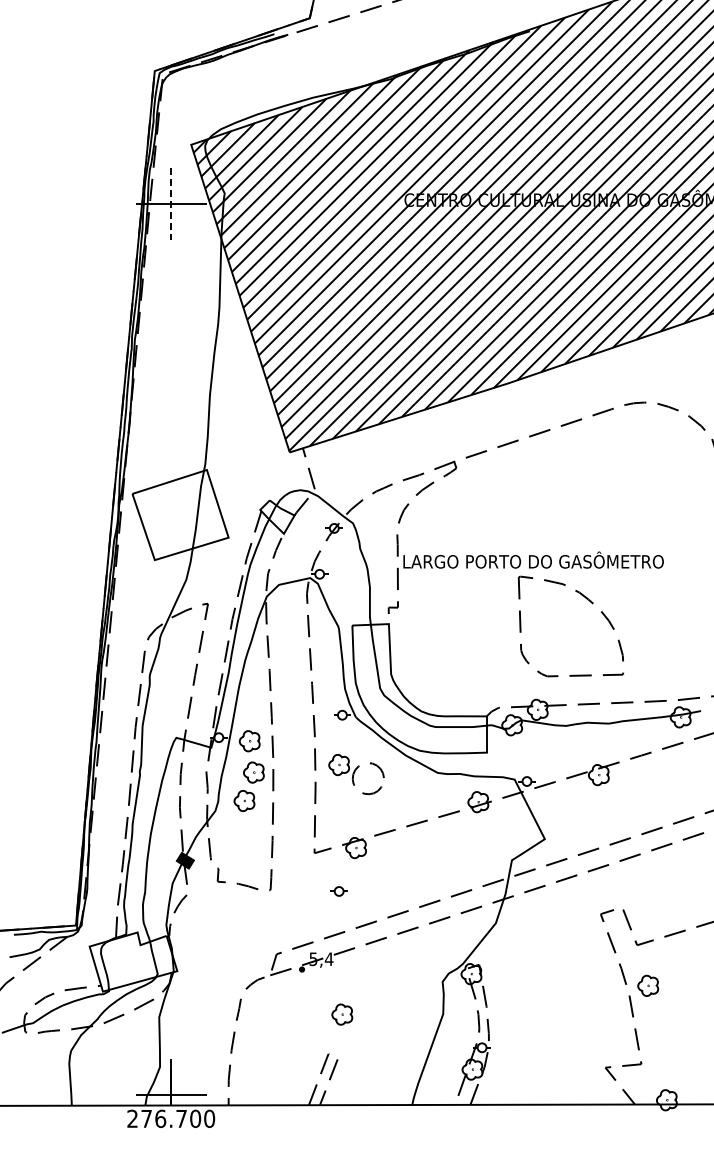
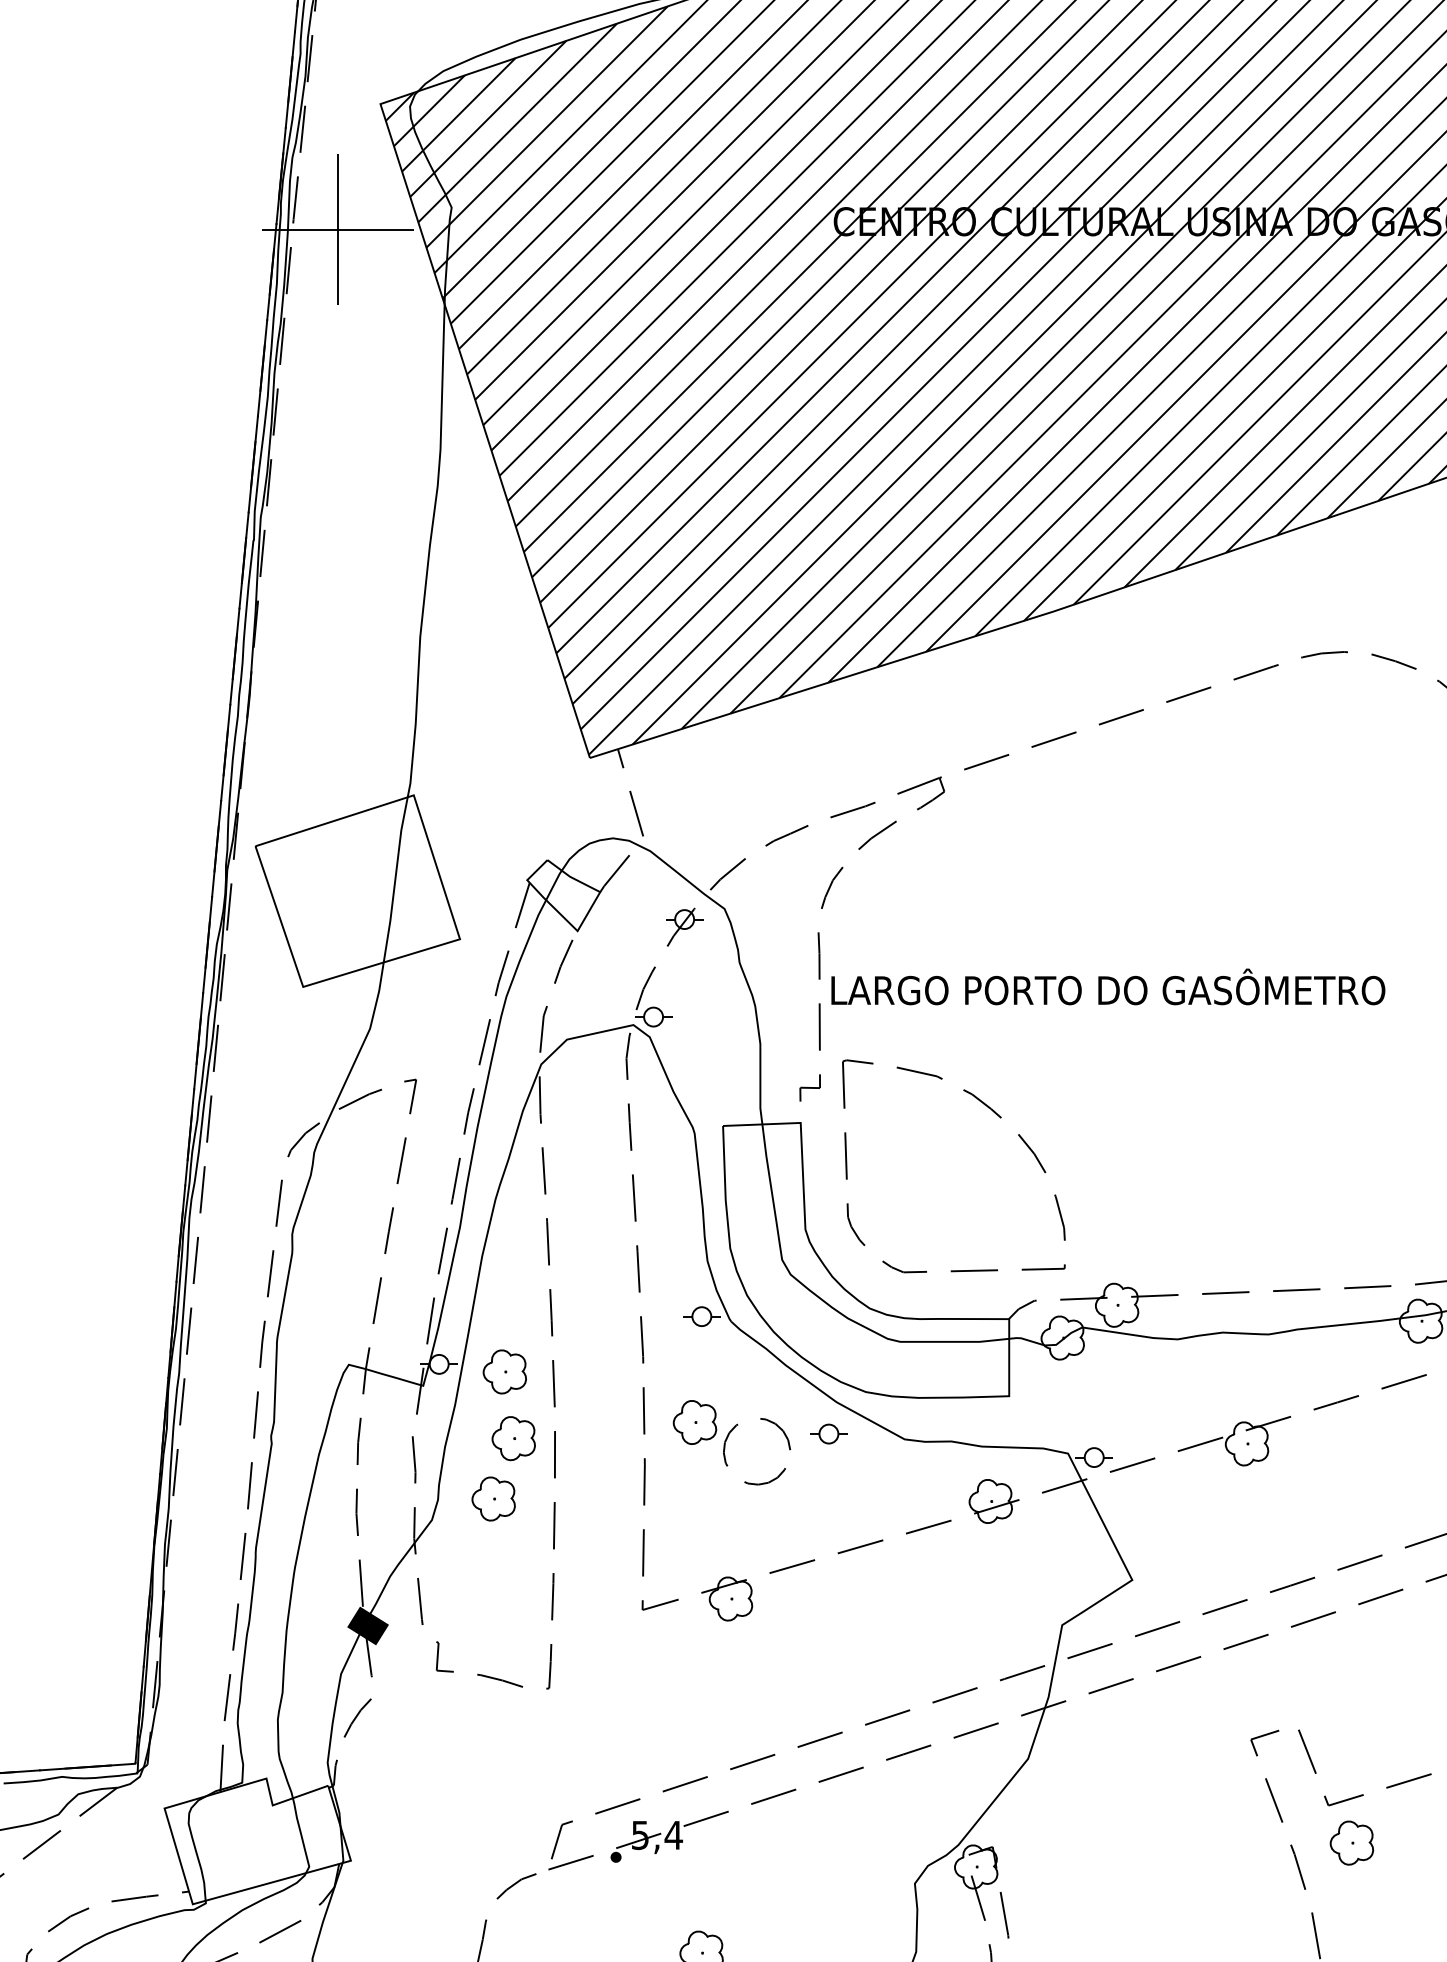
line: (171, 203) -> (338, 228), dashed -> solid
part: (592, 604) -> (999, 1119), moved
part: (338, 891) -> (827, 1434), moved
part: (648, 985) -> (1352, 1842), moved

